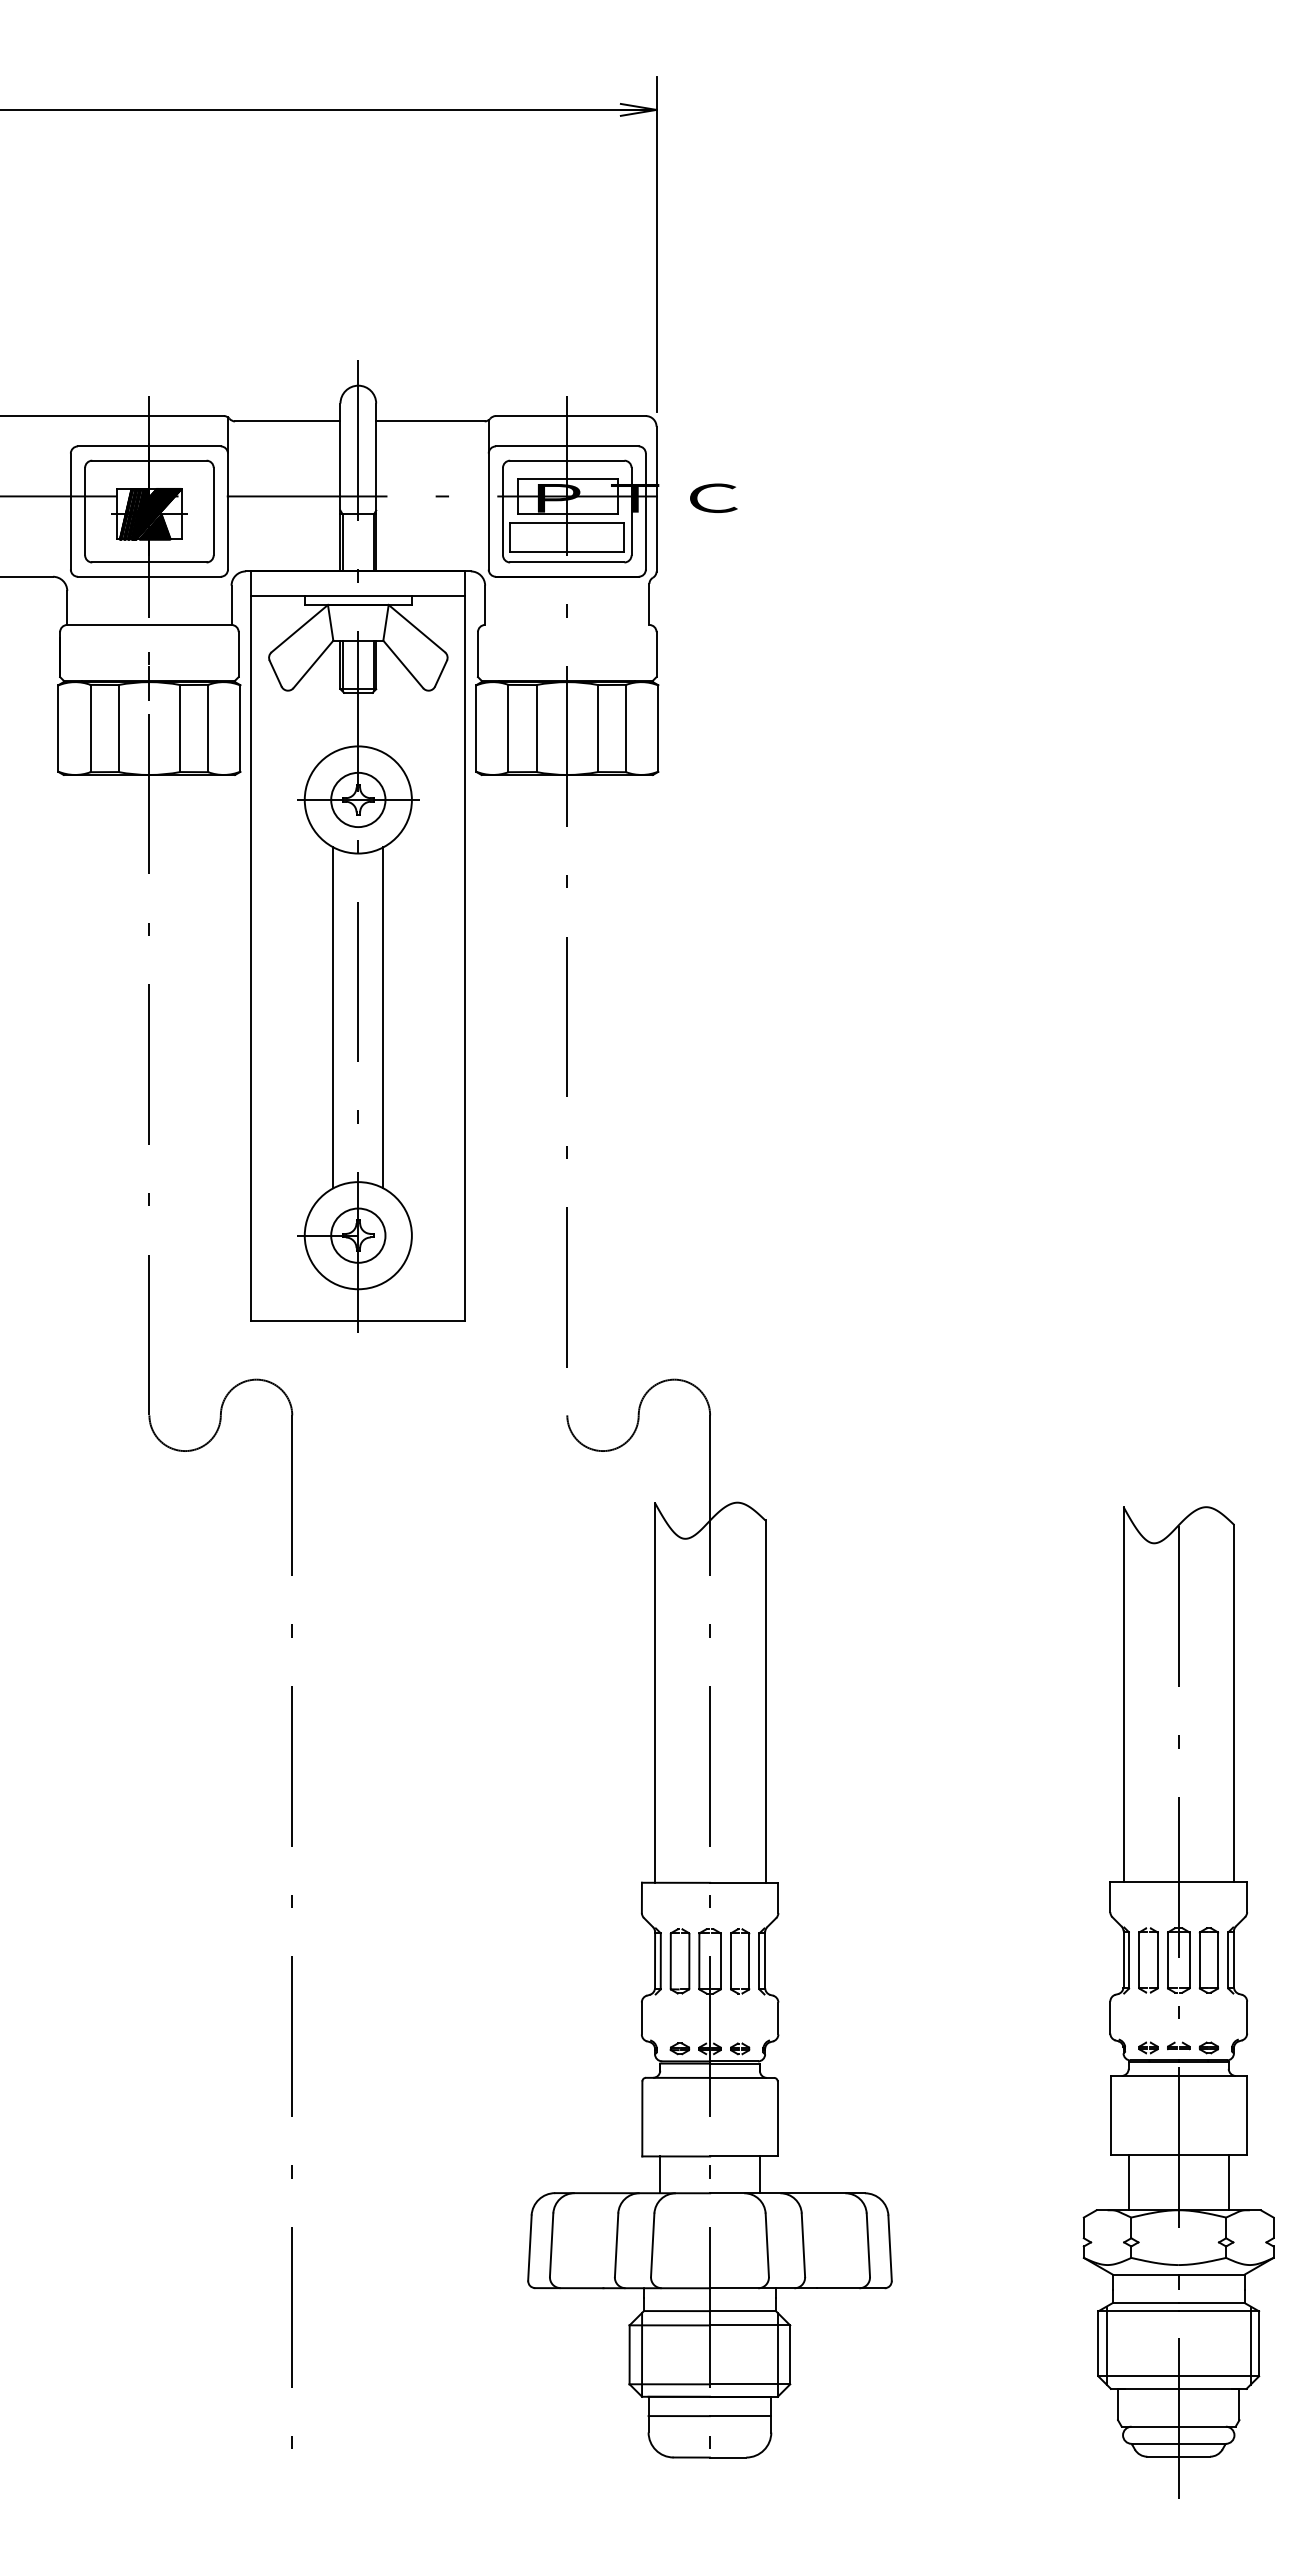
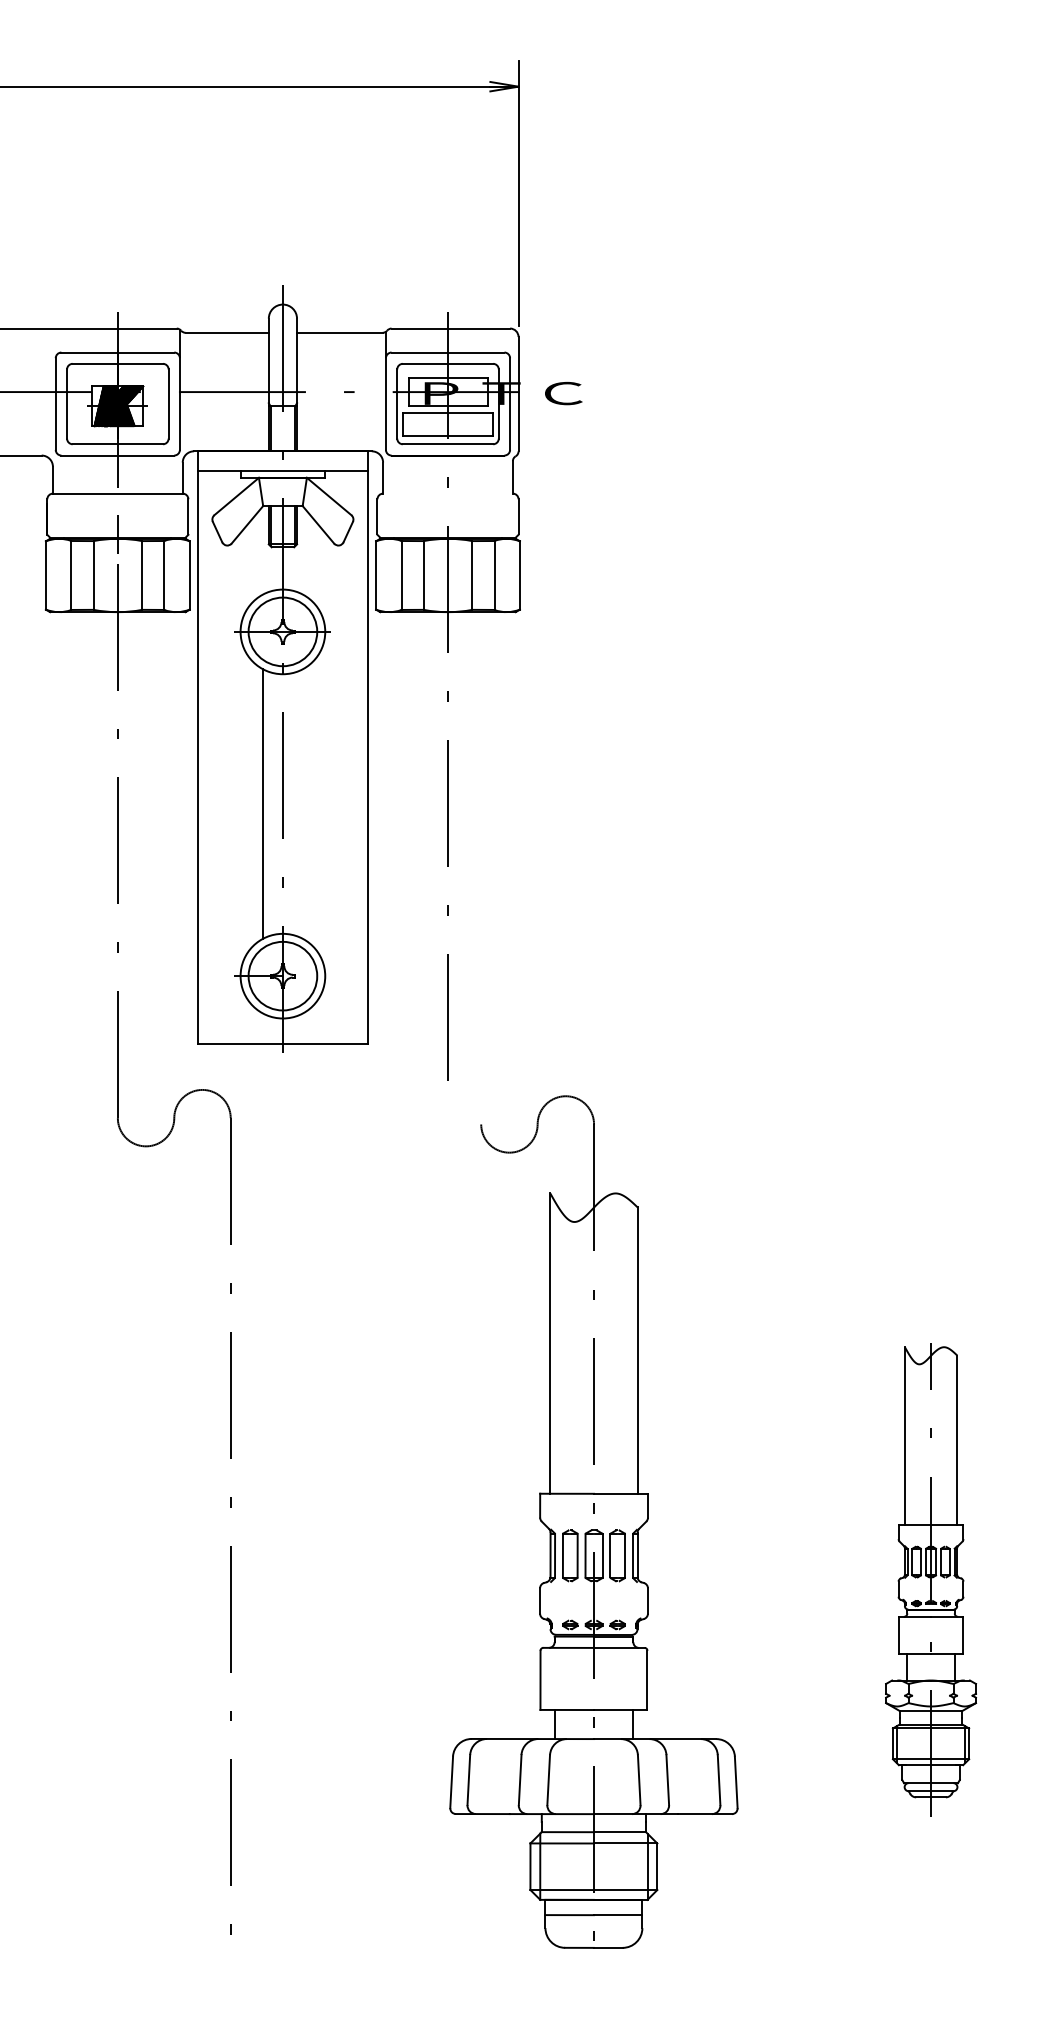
circle: (358, 799) -> (283, 631), size x1.6
line: (383, 1017) -> (302, 803), removed
circle: (358, 1235) -> (283, 976), size x1.6
part: (709, 1918) -> (593, 1521), moved
part: (1178, 2002) -> (930, 1582), size x0.6

